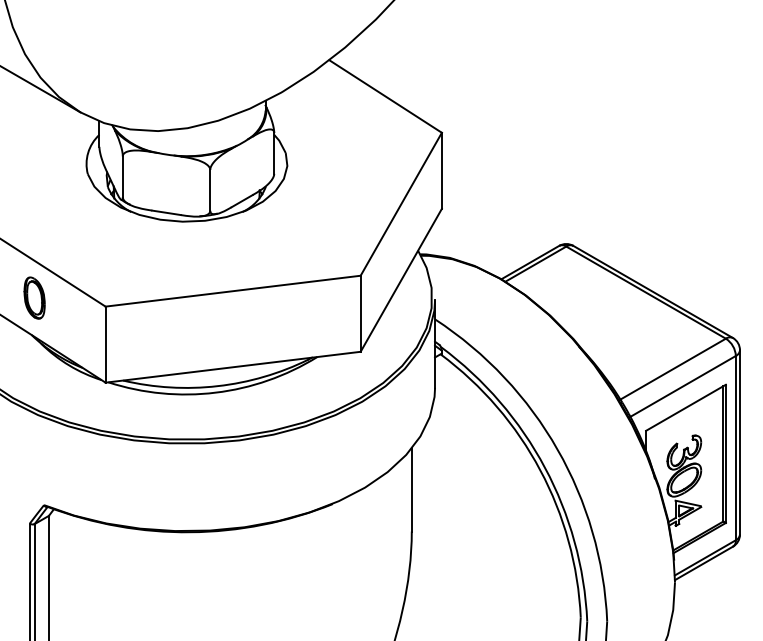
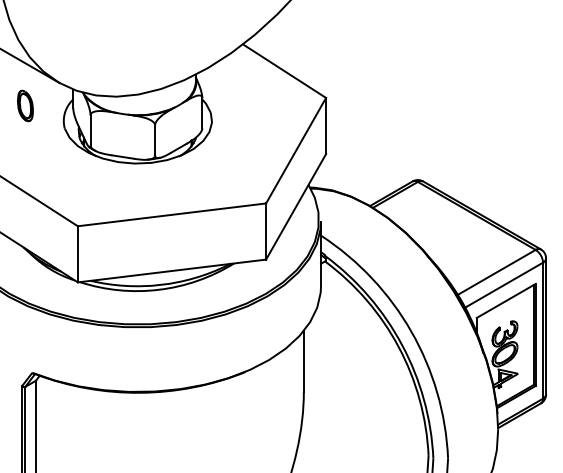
part: (34, 297) -> (25, 105), moved

